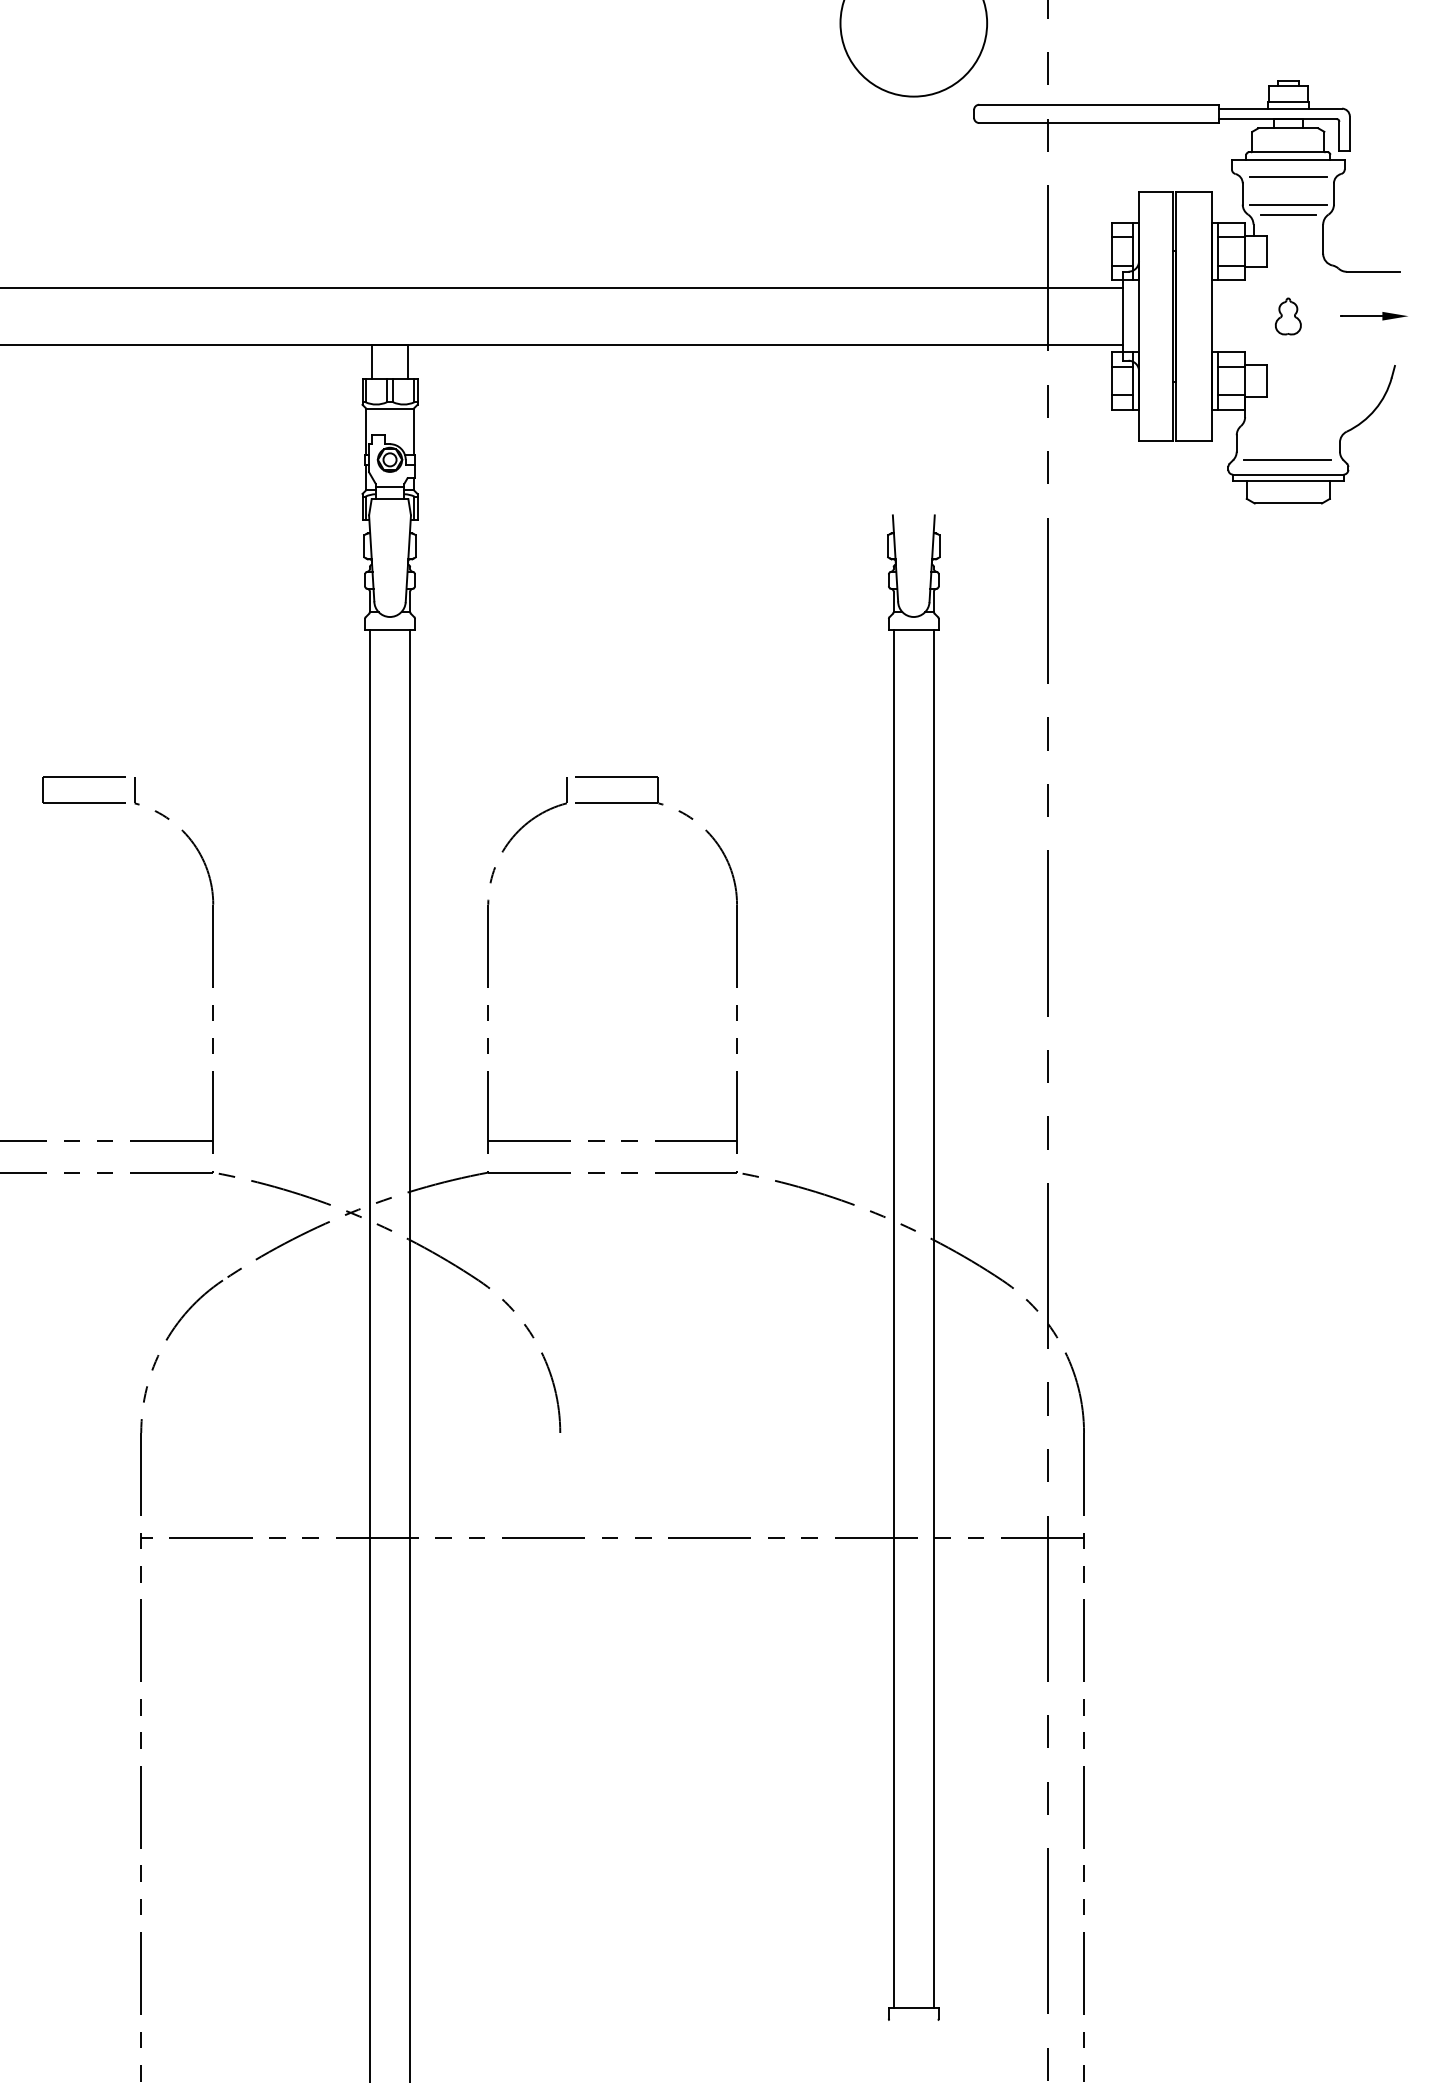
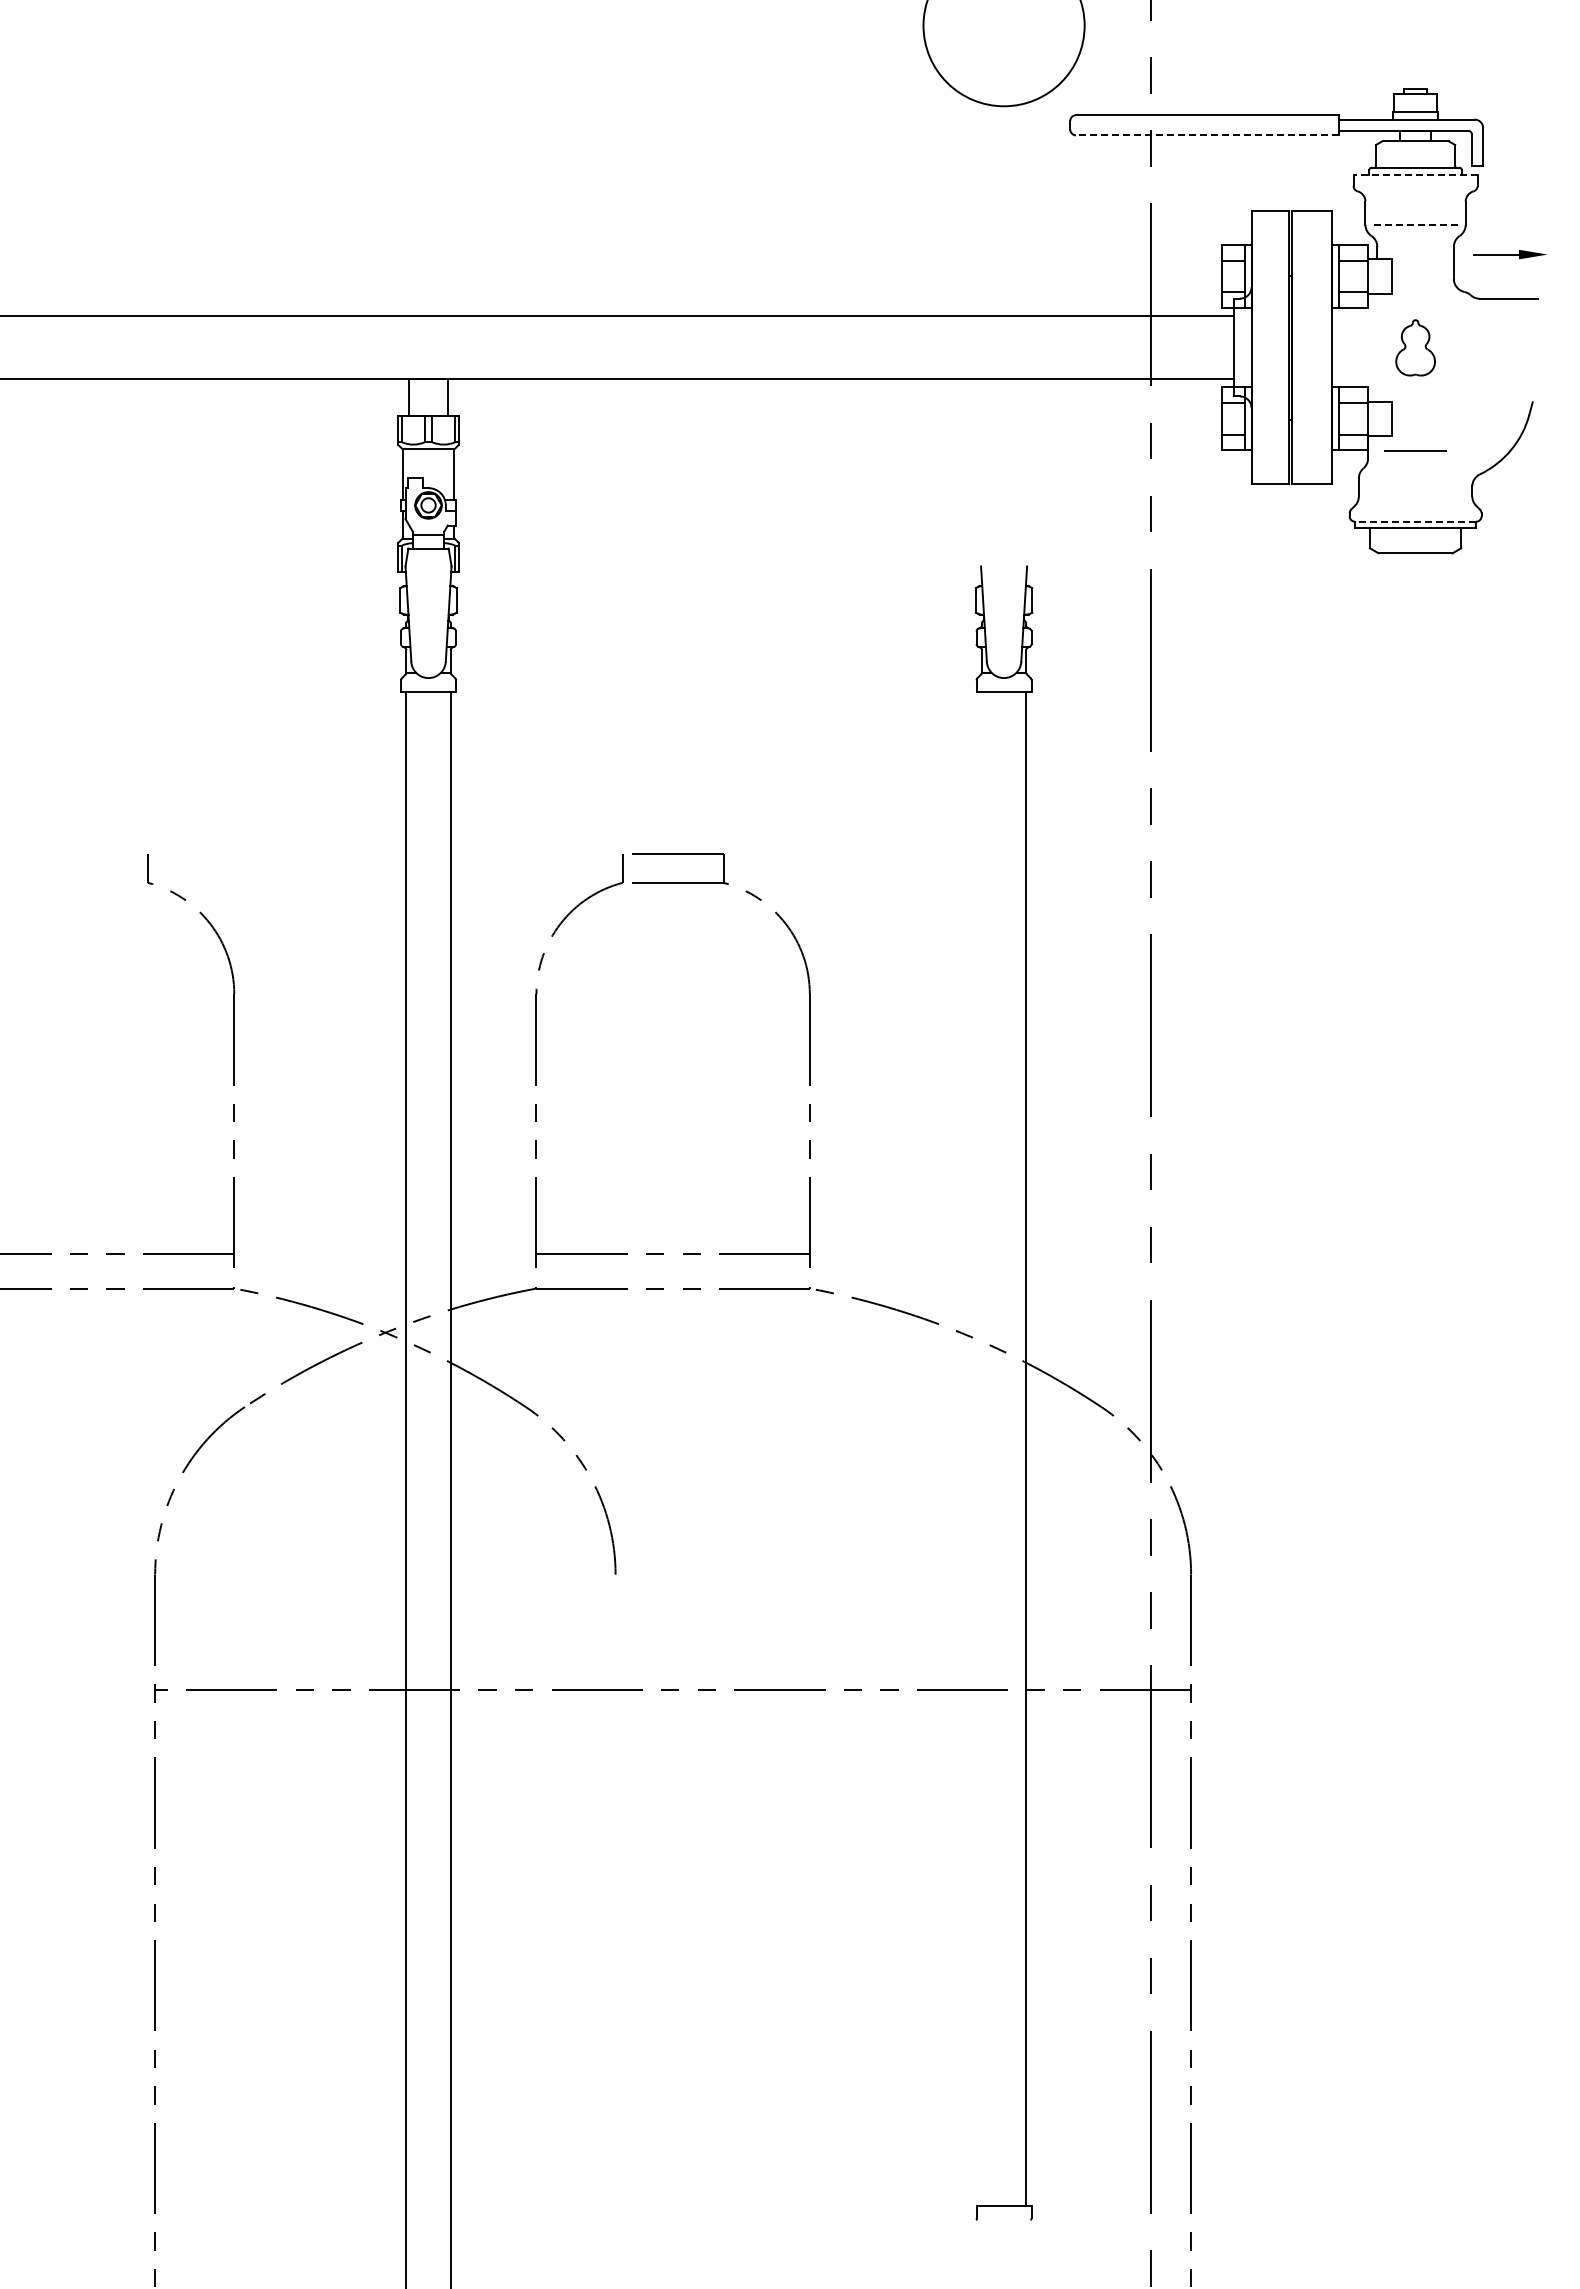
line: (1098, 123) -> (1207, 135), solid -> dashed
line: (1288, 159) -> (1415, 175), solid -> dashed
line: (1288, 176) -> (1415, 194), removed
line: (1288, 204) -> (1415, 224), solid -> dashed
line: (1288, 214) -> (1415, 450), moved
part: (1288, 316) -> (1415, 347), size x1.4
part: (1373, 316) -> (1509, 254), moved
line: (1287, 459) -> (1414, 505), removed
line: (1288, 474) -> (1415, 521), solid -> dashed
part: (84, 777) -> (92, 854), removed
line: (893, 1319) -> (981, 1449), removed

